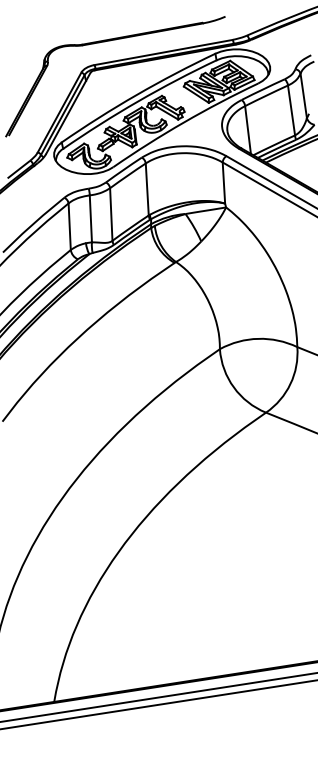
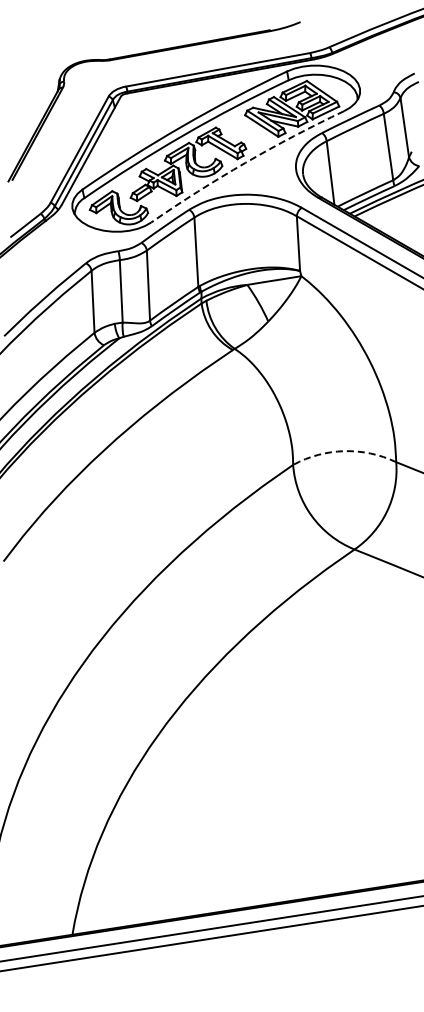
arc: (184, 122) -> (245, 162), solid -> dashed
arc: (258, 339) -> (344, 451), solid -> dashed

